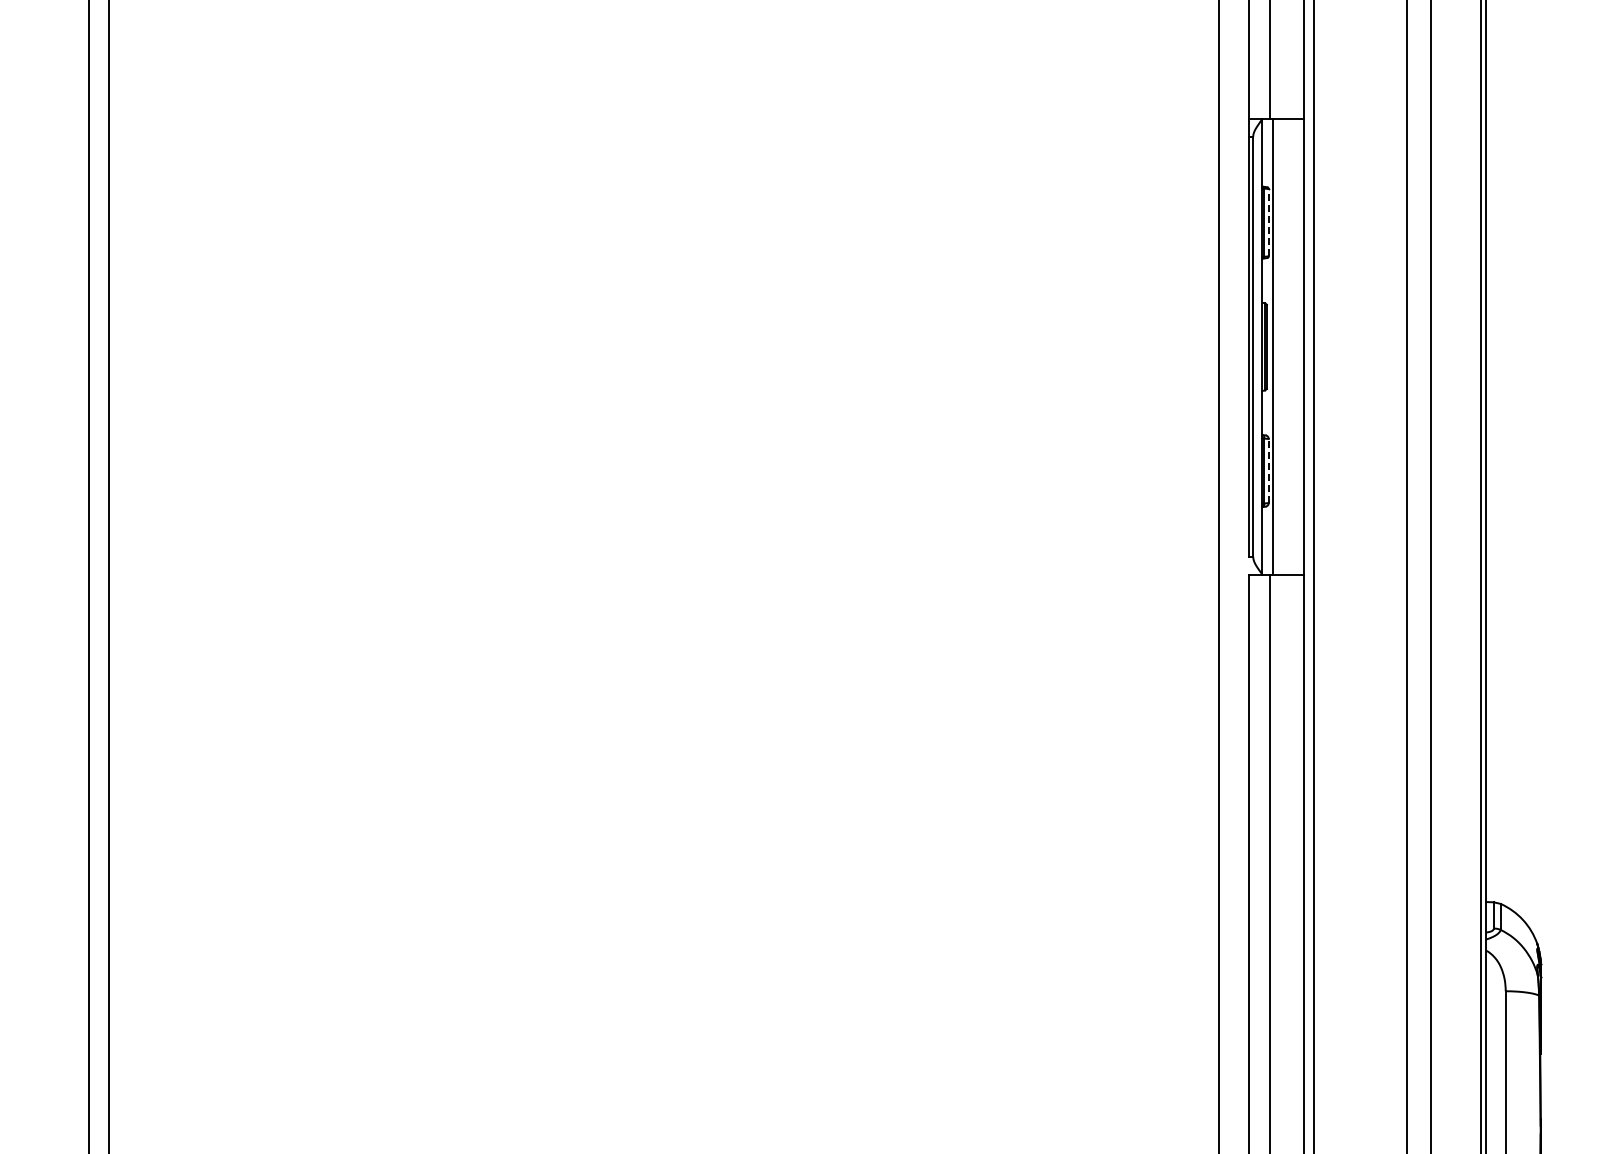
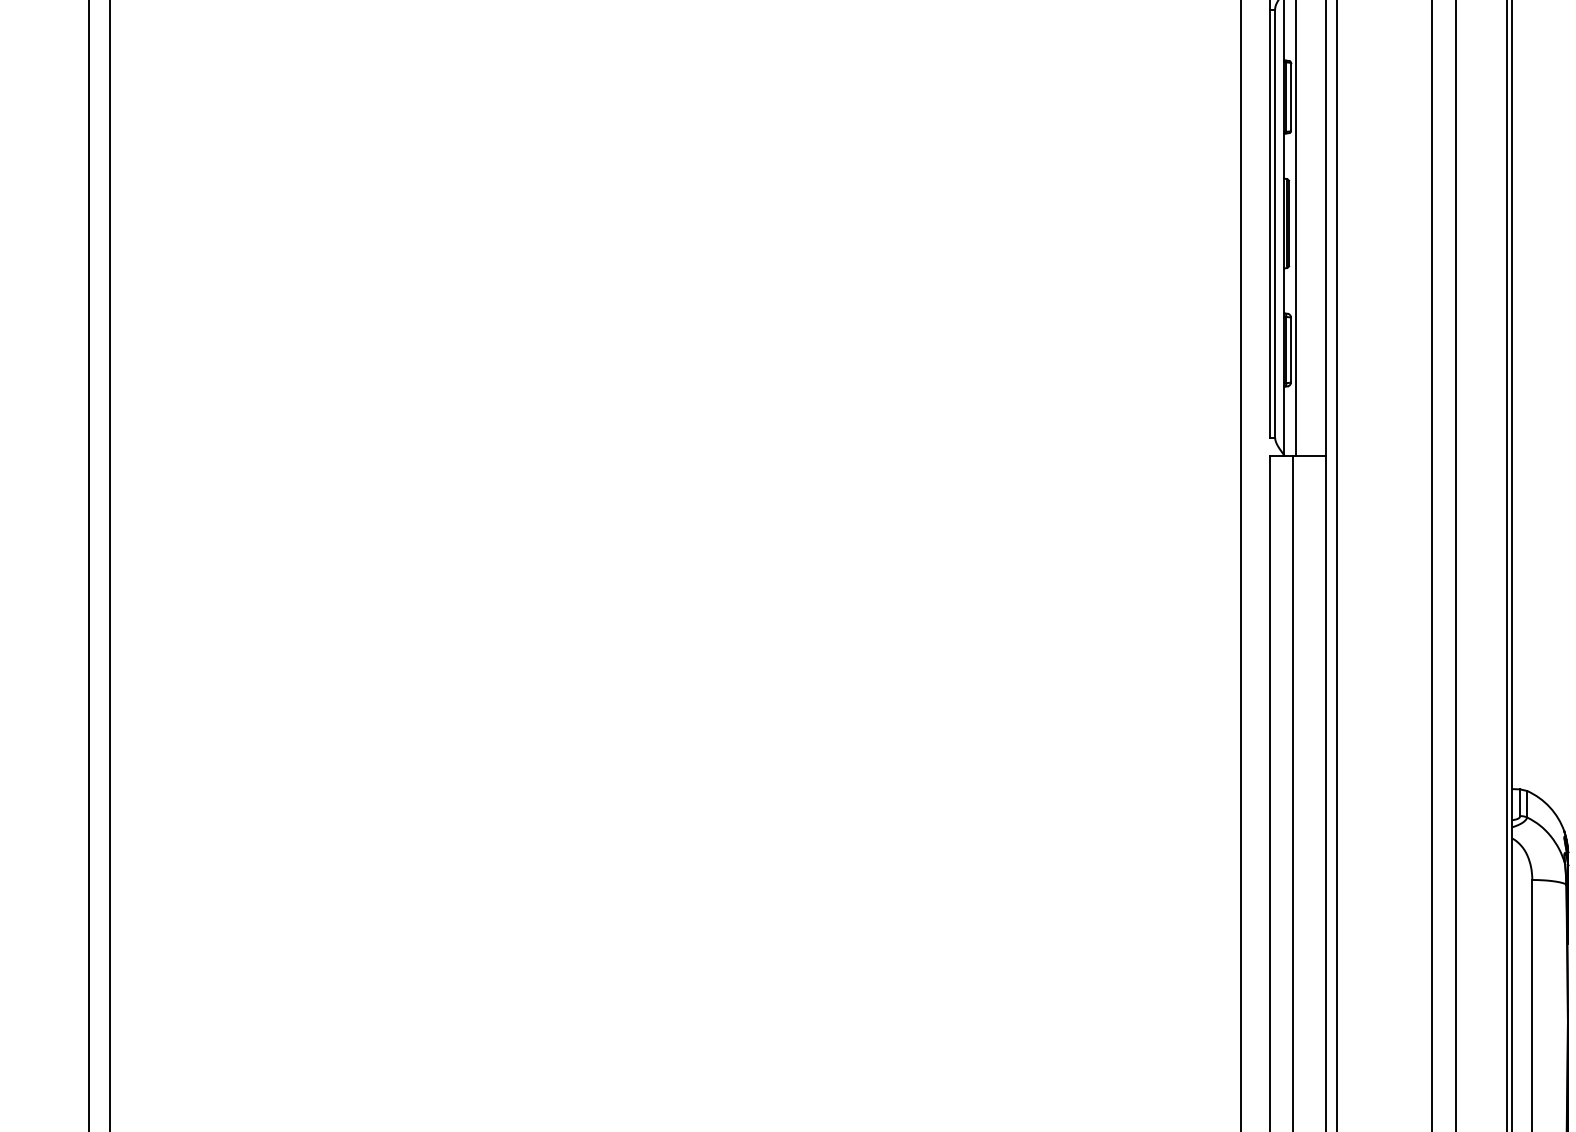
line: (1268, 222) -> (1290, 96), dashed -> solid
line: (1268, 470) -> (1290, 349), dashed -> solid

